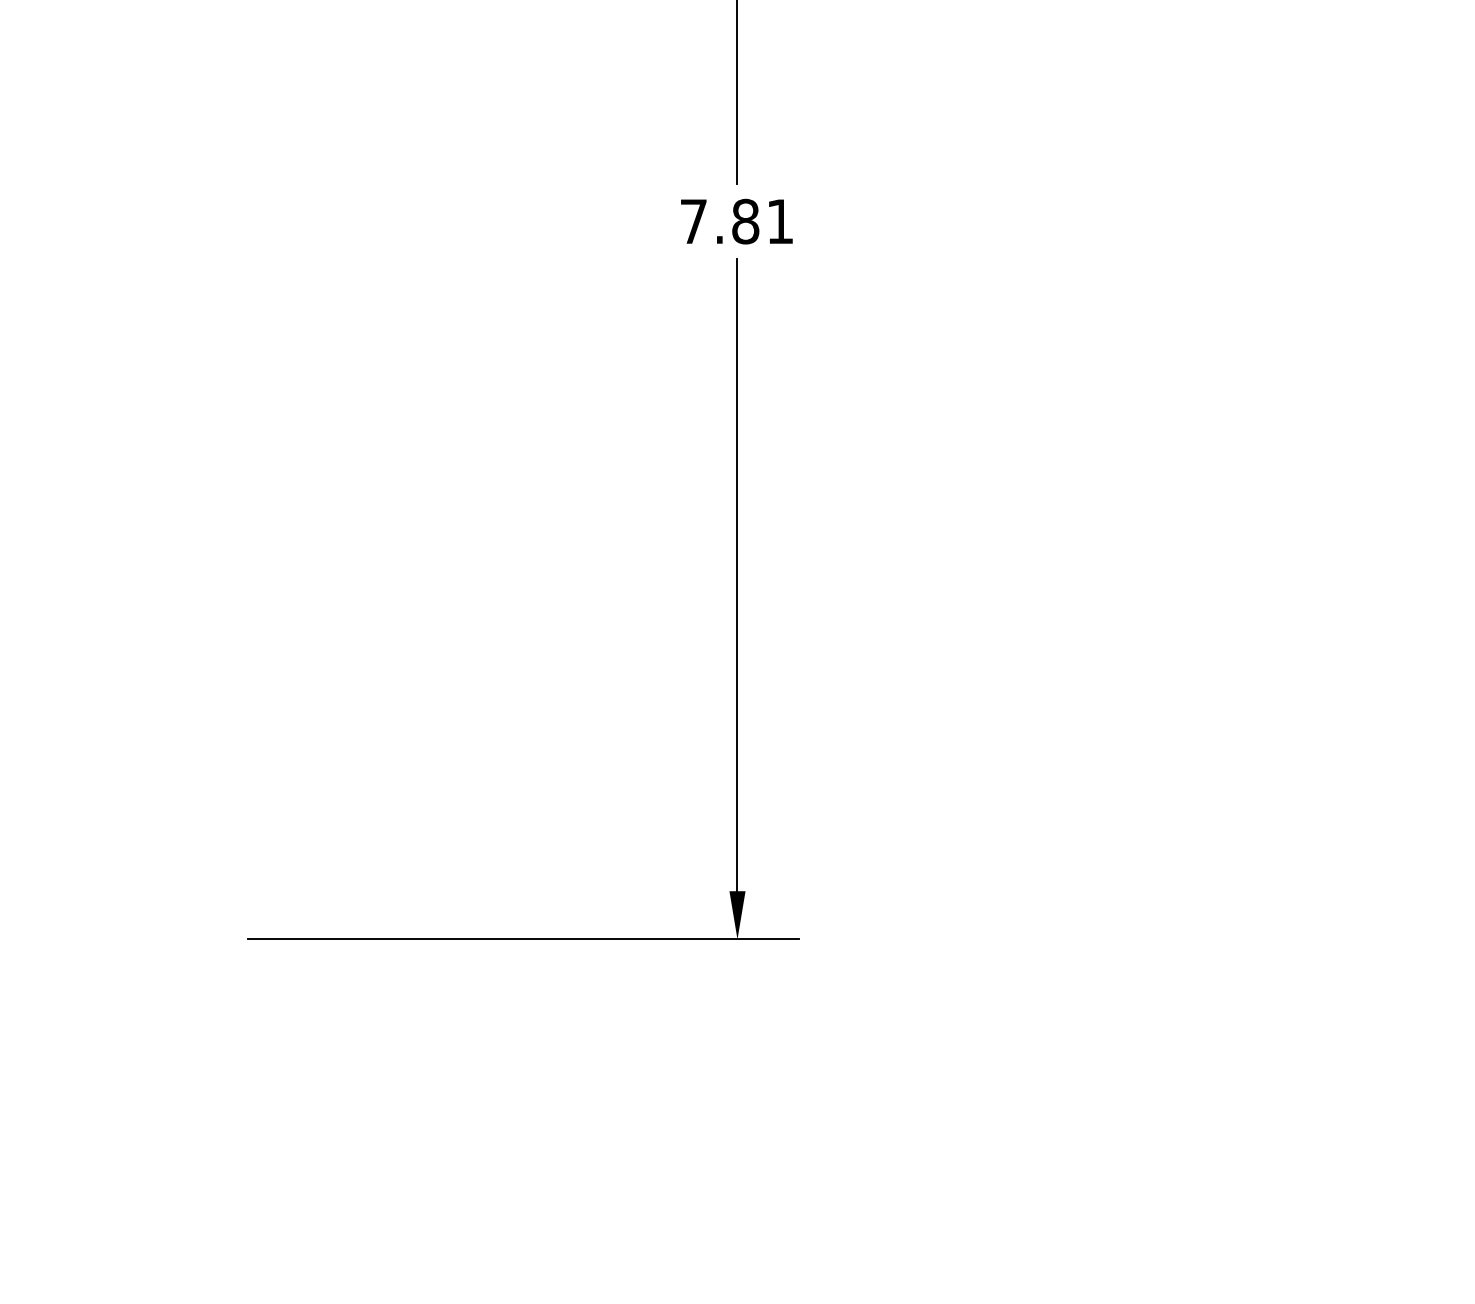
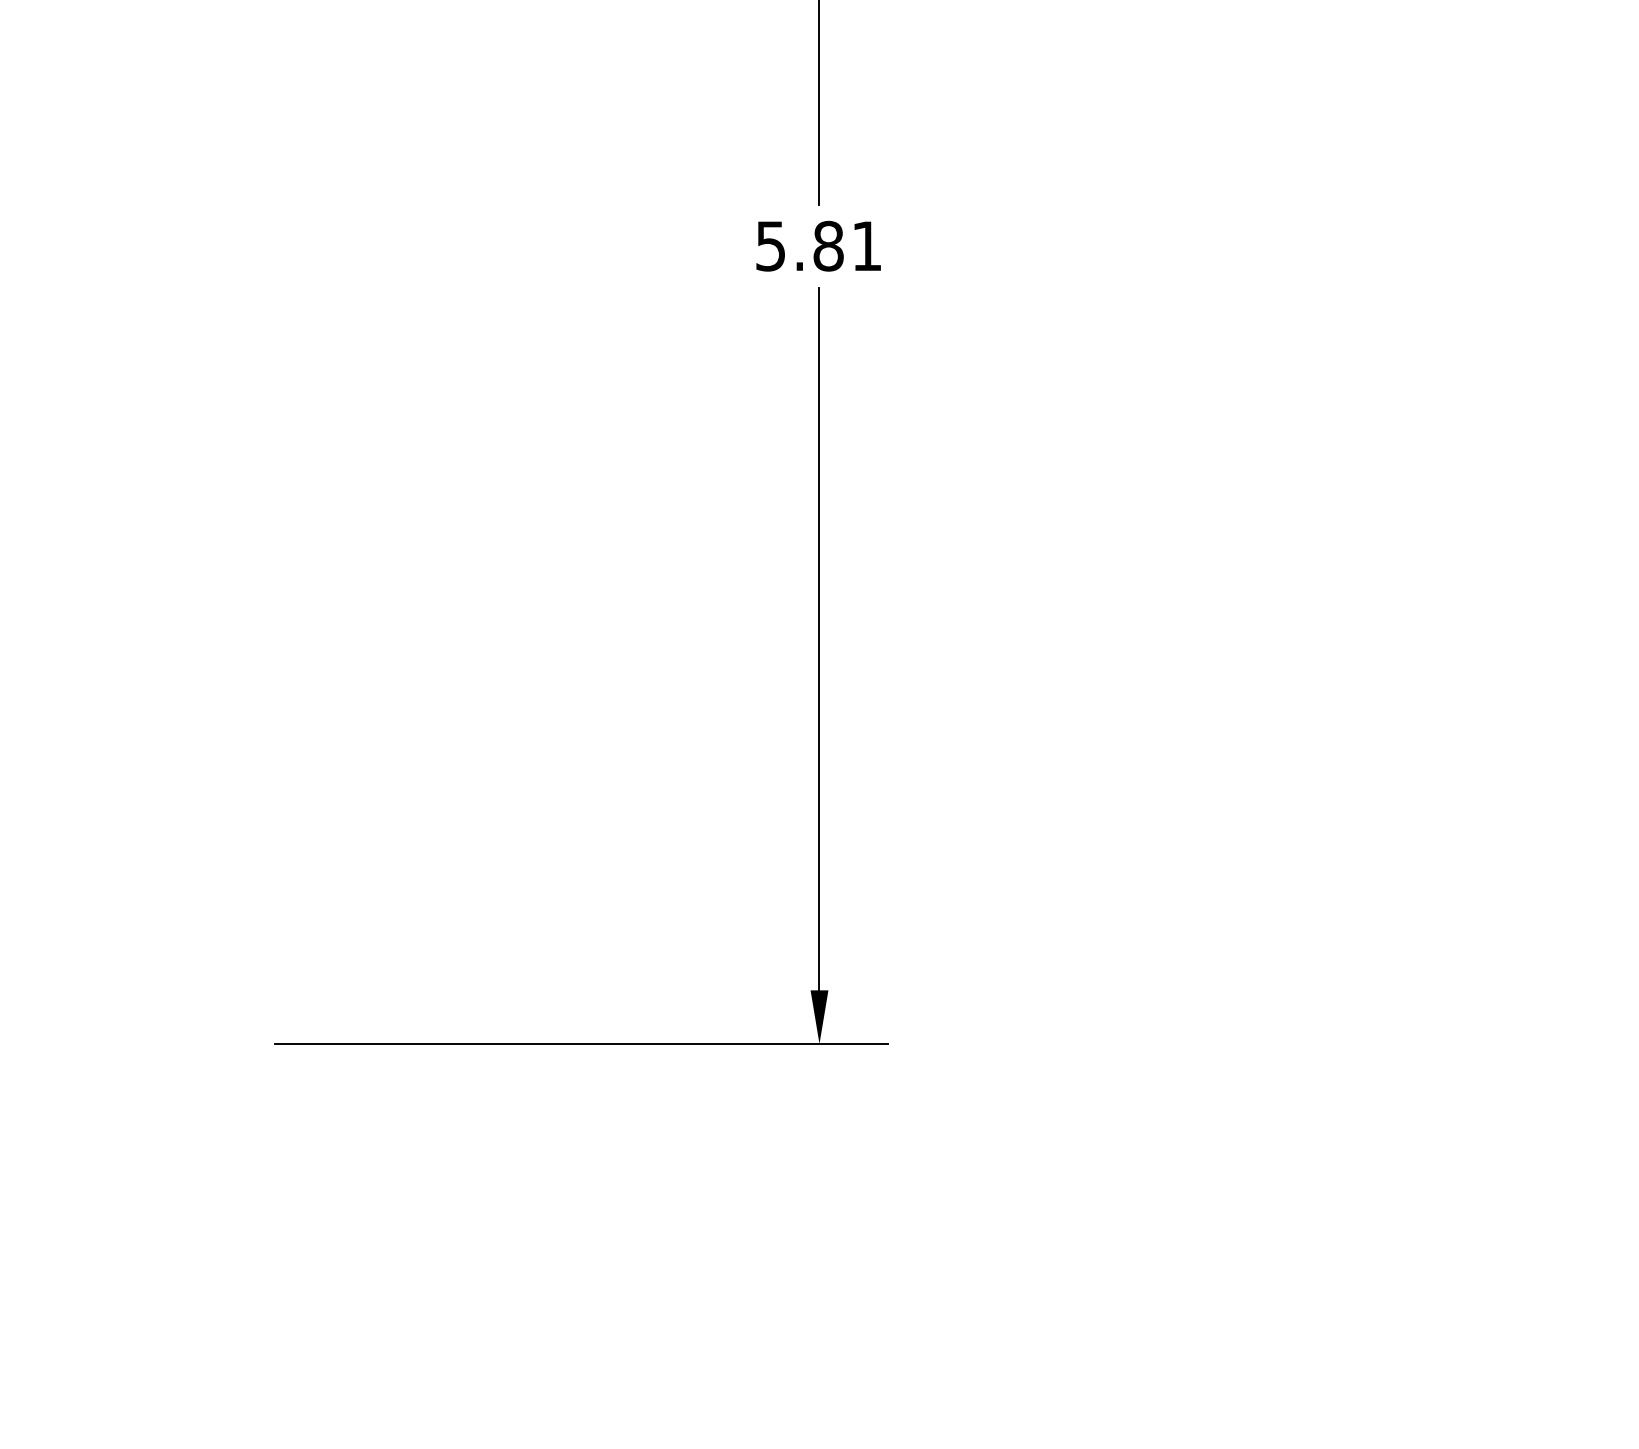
text: (693, 221) -> (770, 246), 7.81 -> 5.81

